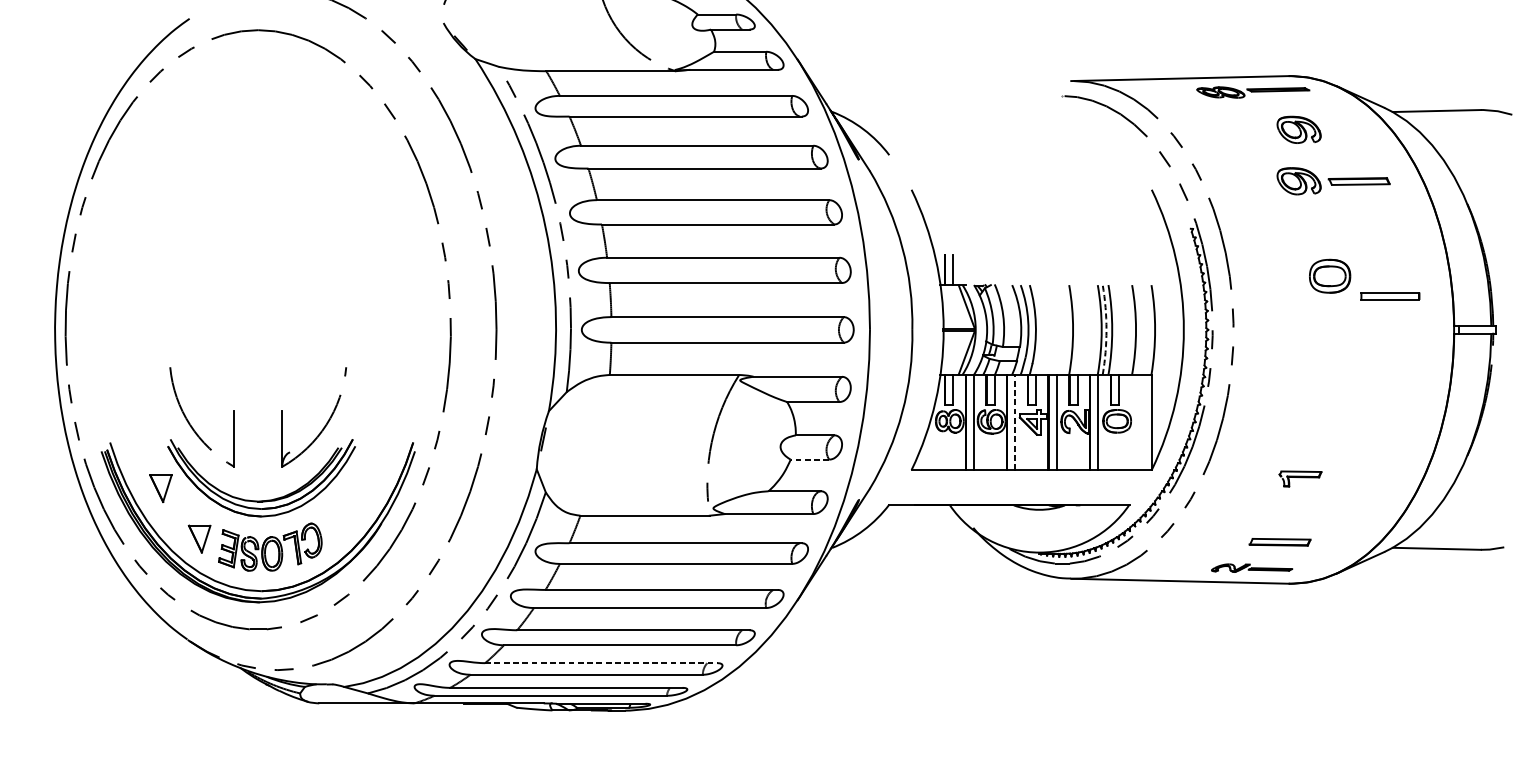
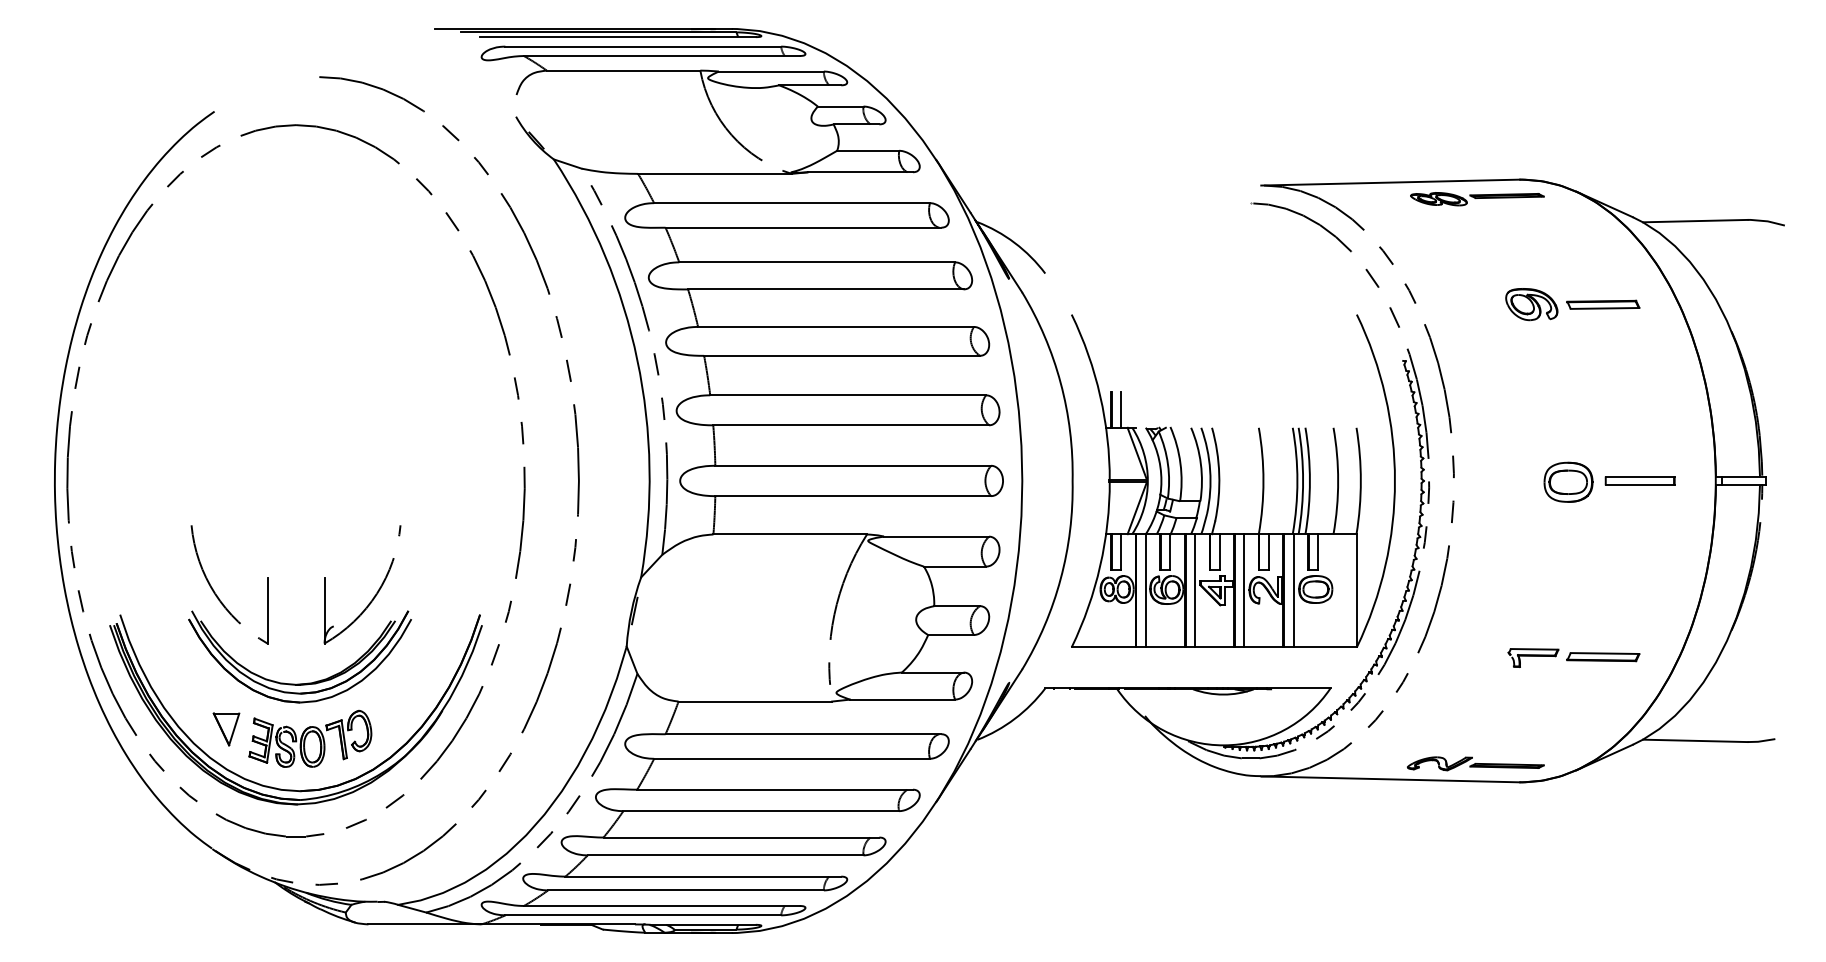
part: (1298, 129) -> (1531, 243), removed
part: (1330, 275) -> (1568, 481), moved
part: (1389, 295) -> (1639, 480), moved
arc: (1106, 330) -> (1303, 481), dashed -> solid
line: (1015, 422) -> (1195, 590), dashed -> solid
line: (810, 460) -> (951, 635), dashed -> solid
part: (160, 488) -> (180, 669), removed
part: (1280, 542) -> (1603, 657), moved
part: (1251, 567) -> (1475, 763), size x1.43
line: (601, 663) -> (703, 876), dashed -> solid

